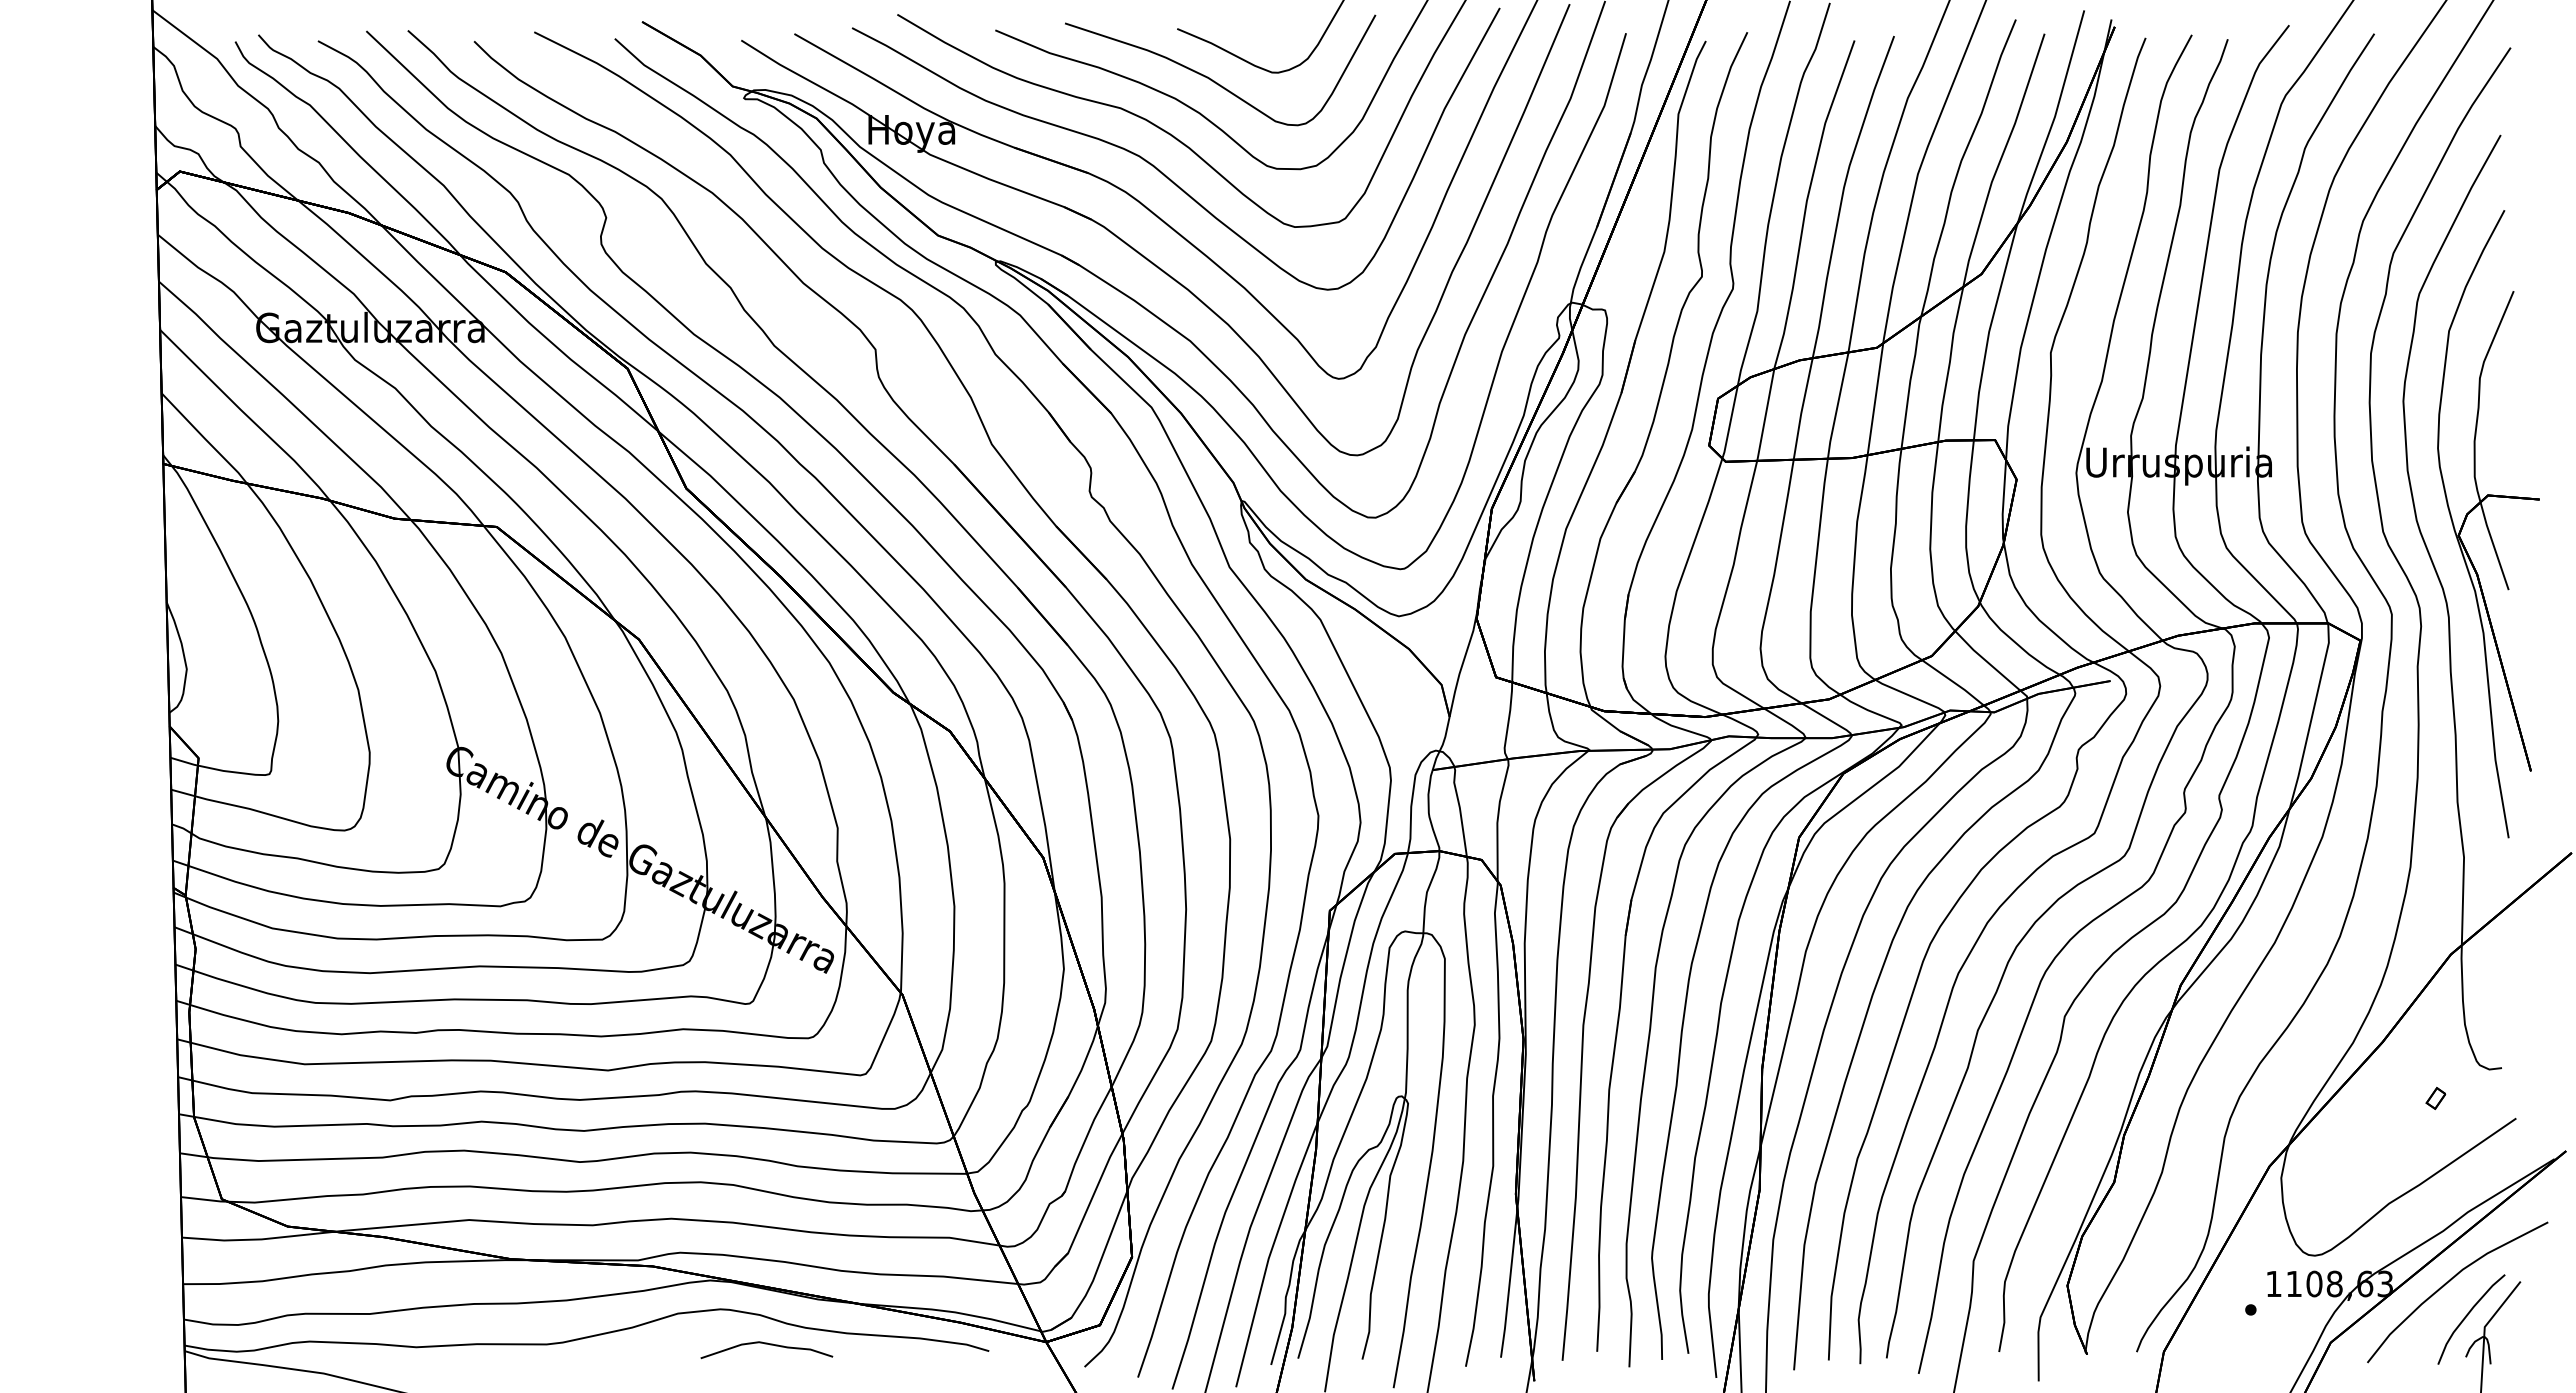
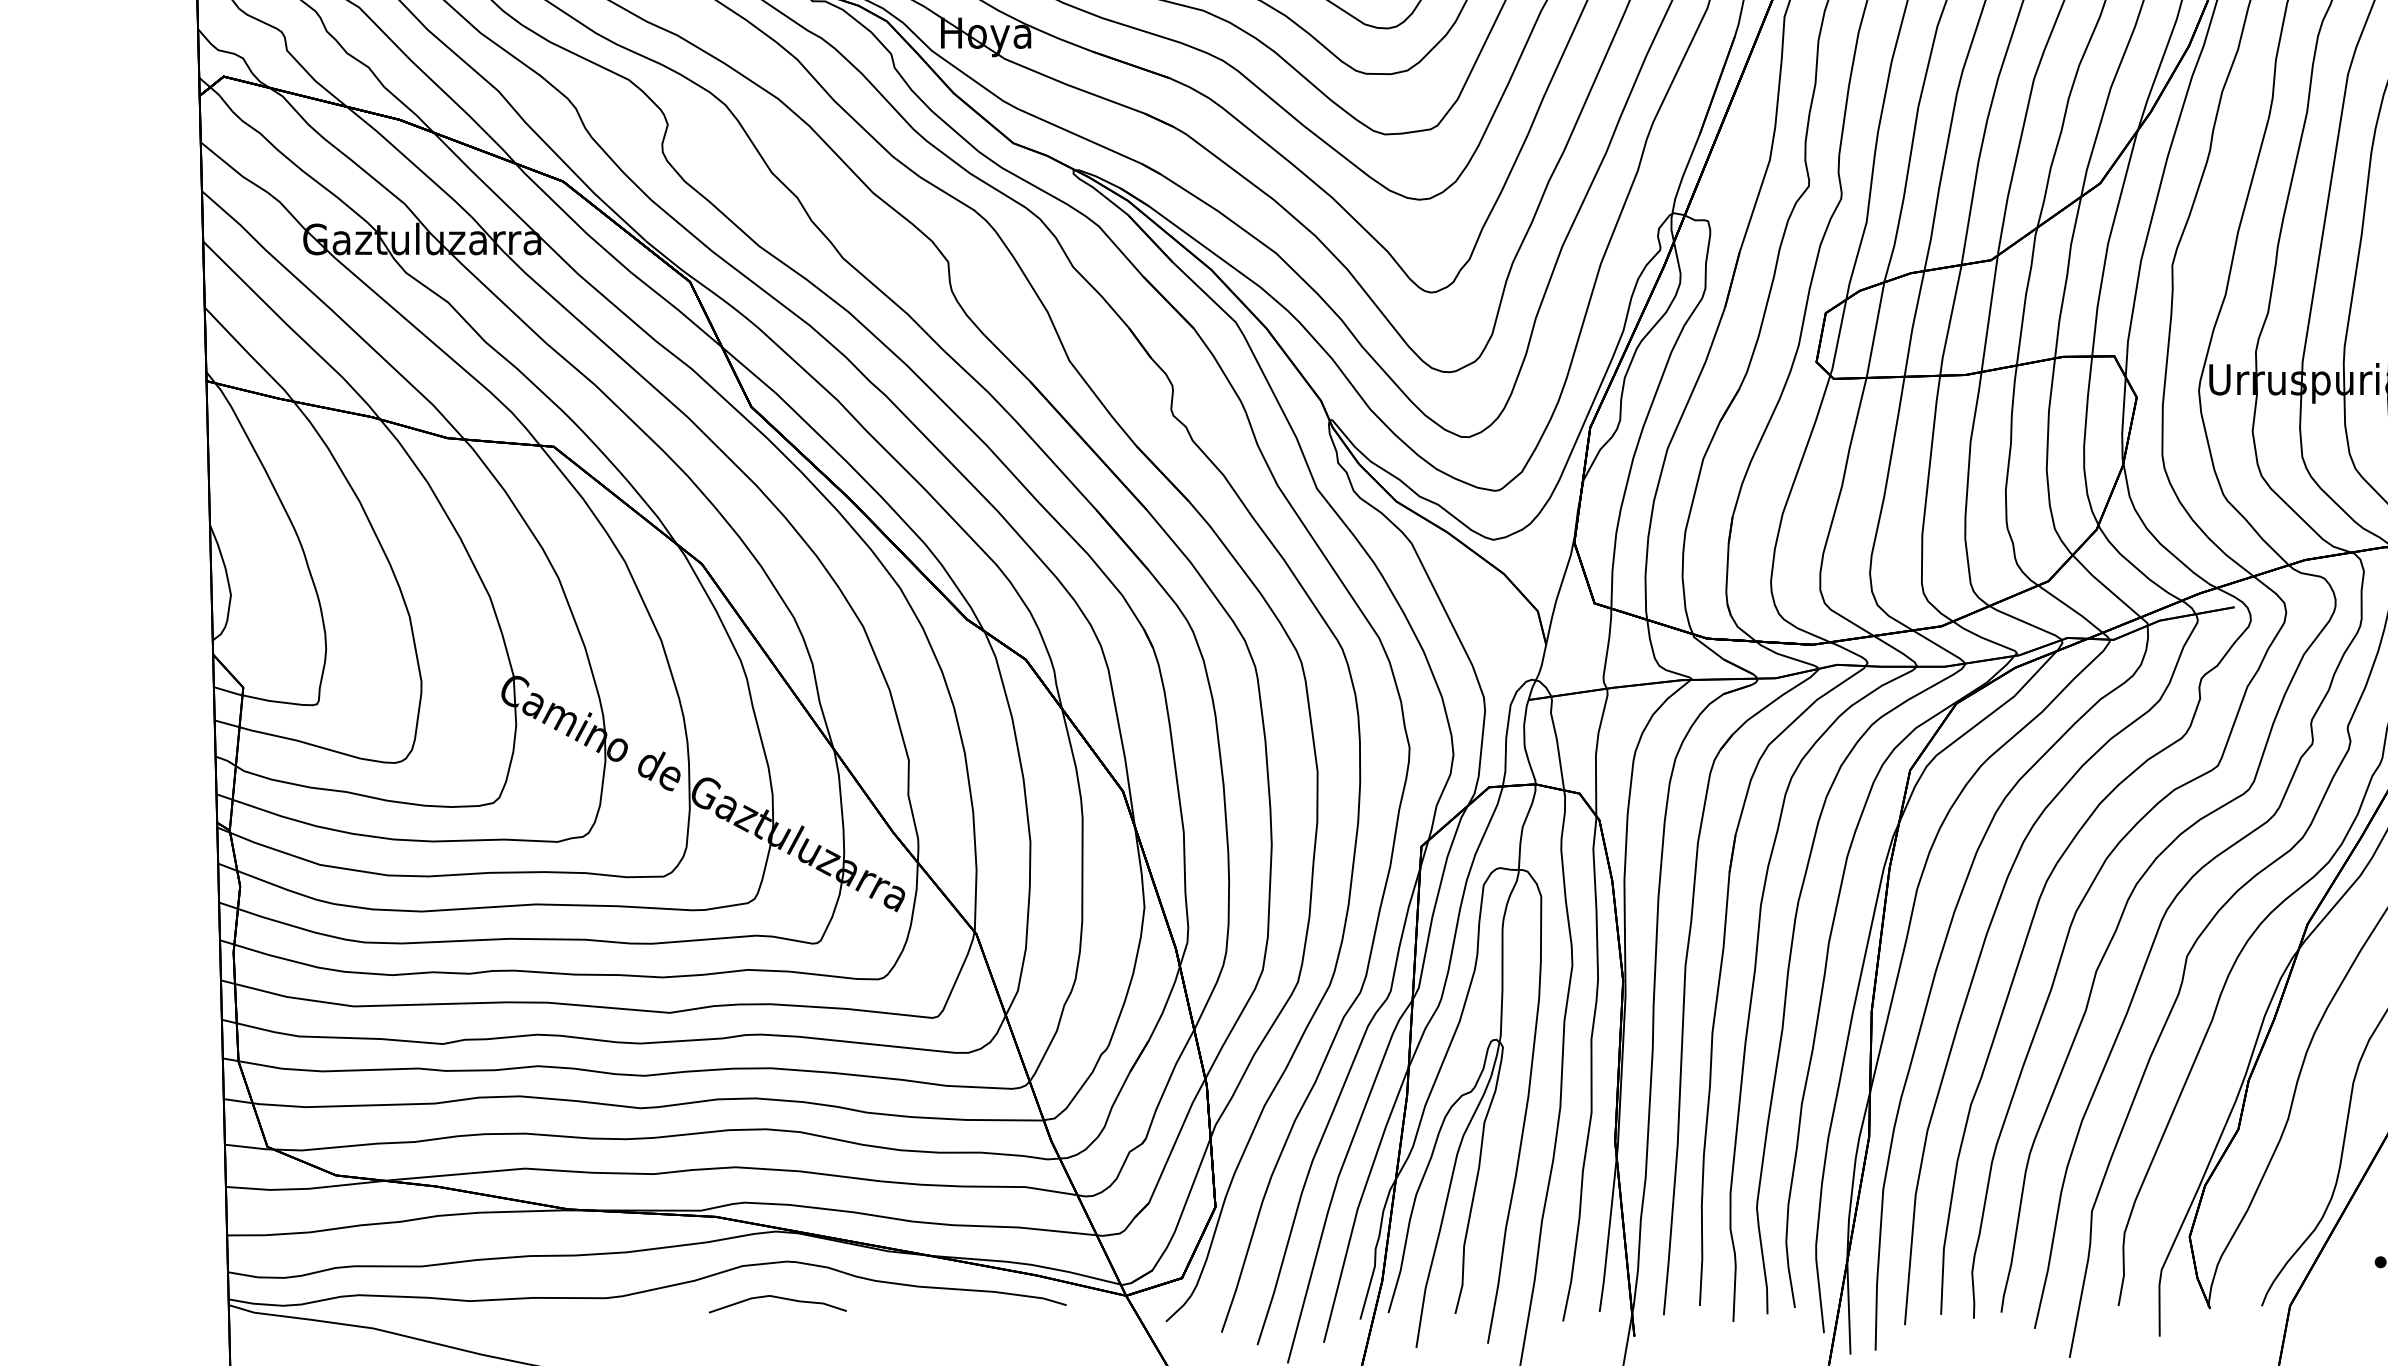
curve: (766, 1344) -> (777, 1298), moved

